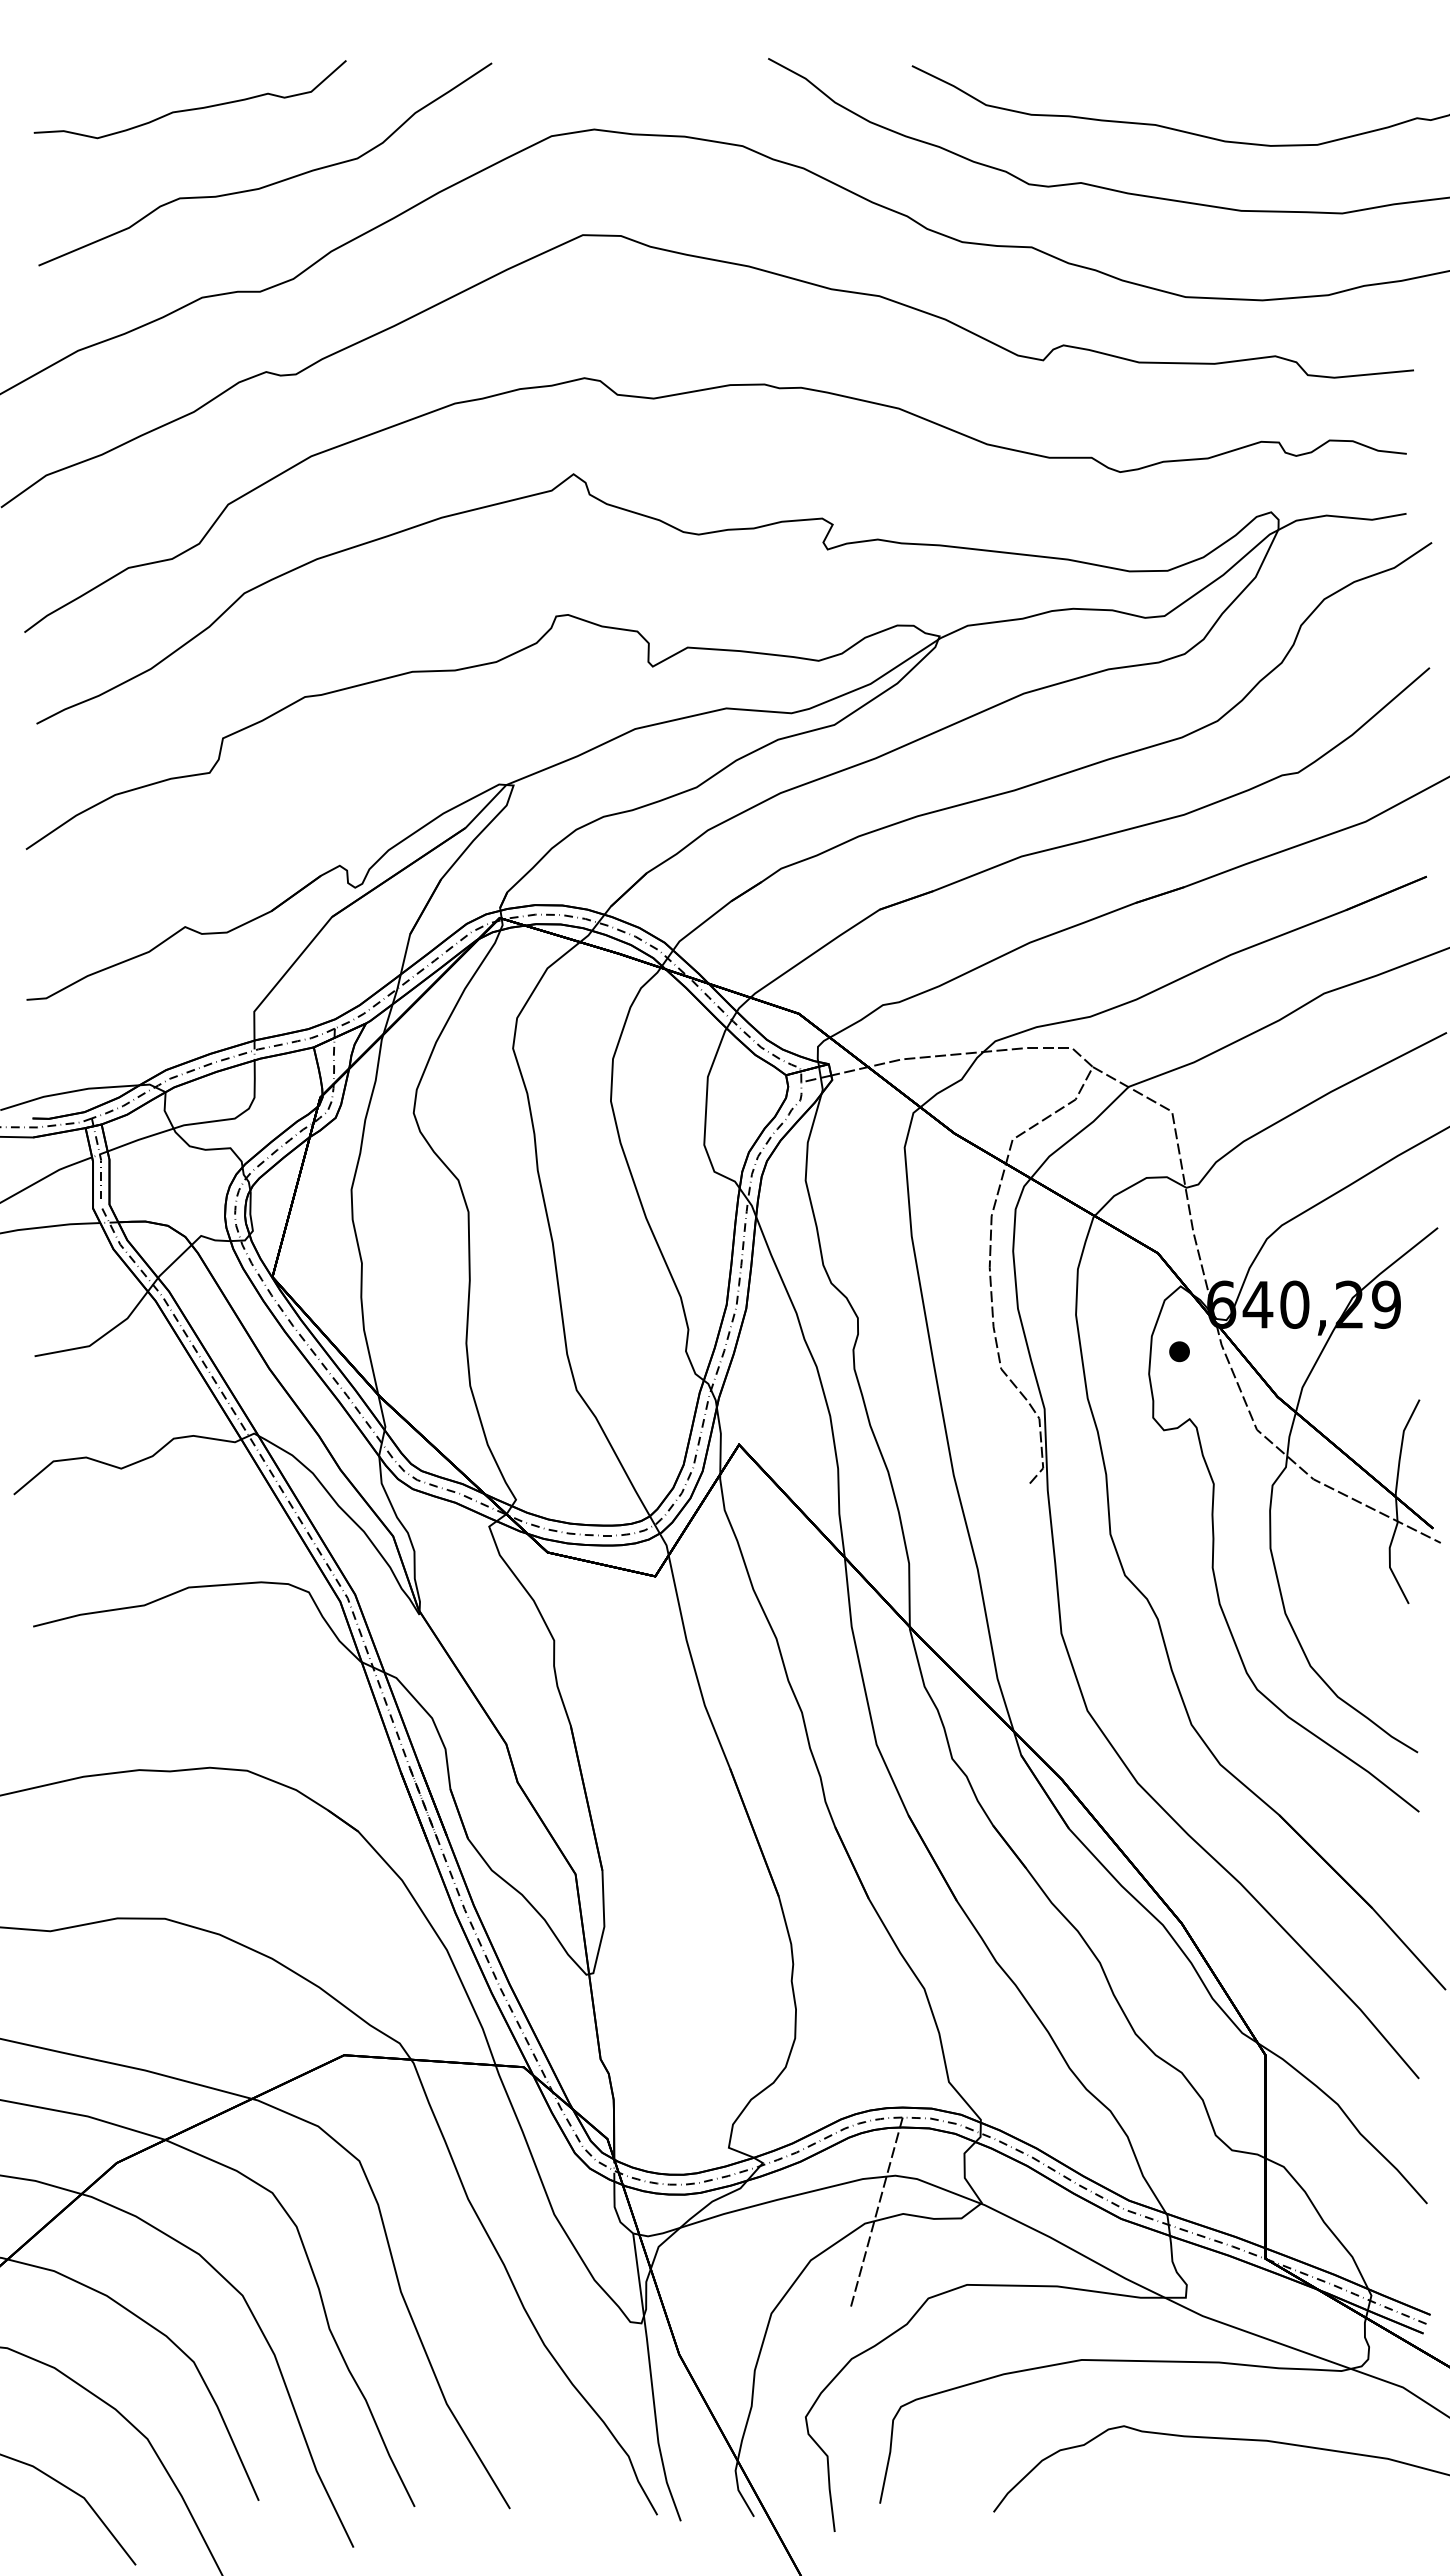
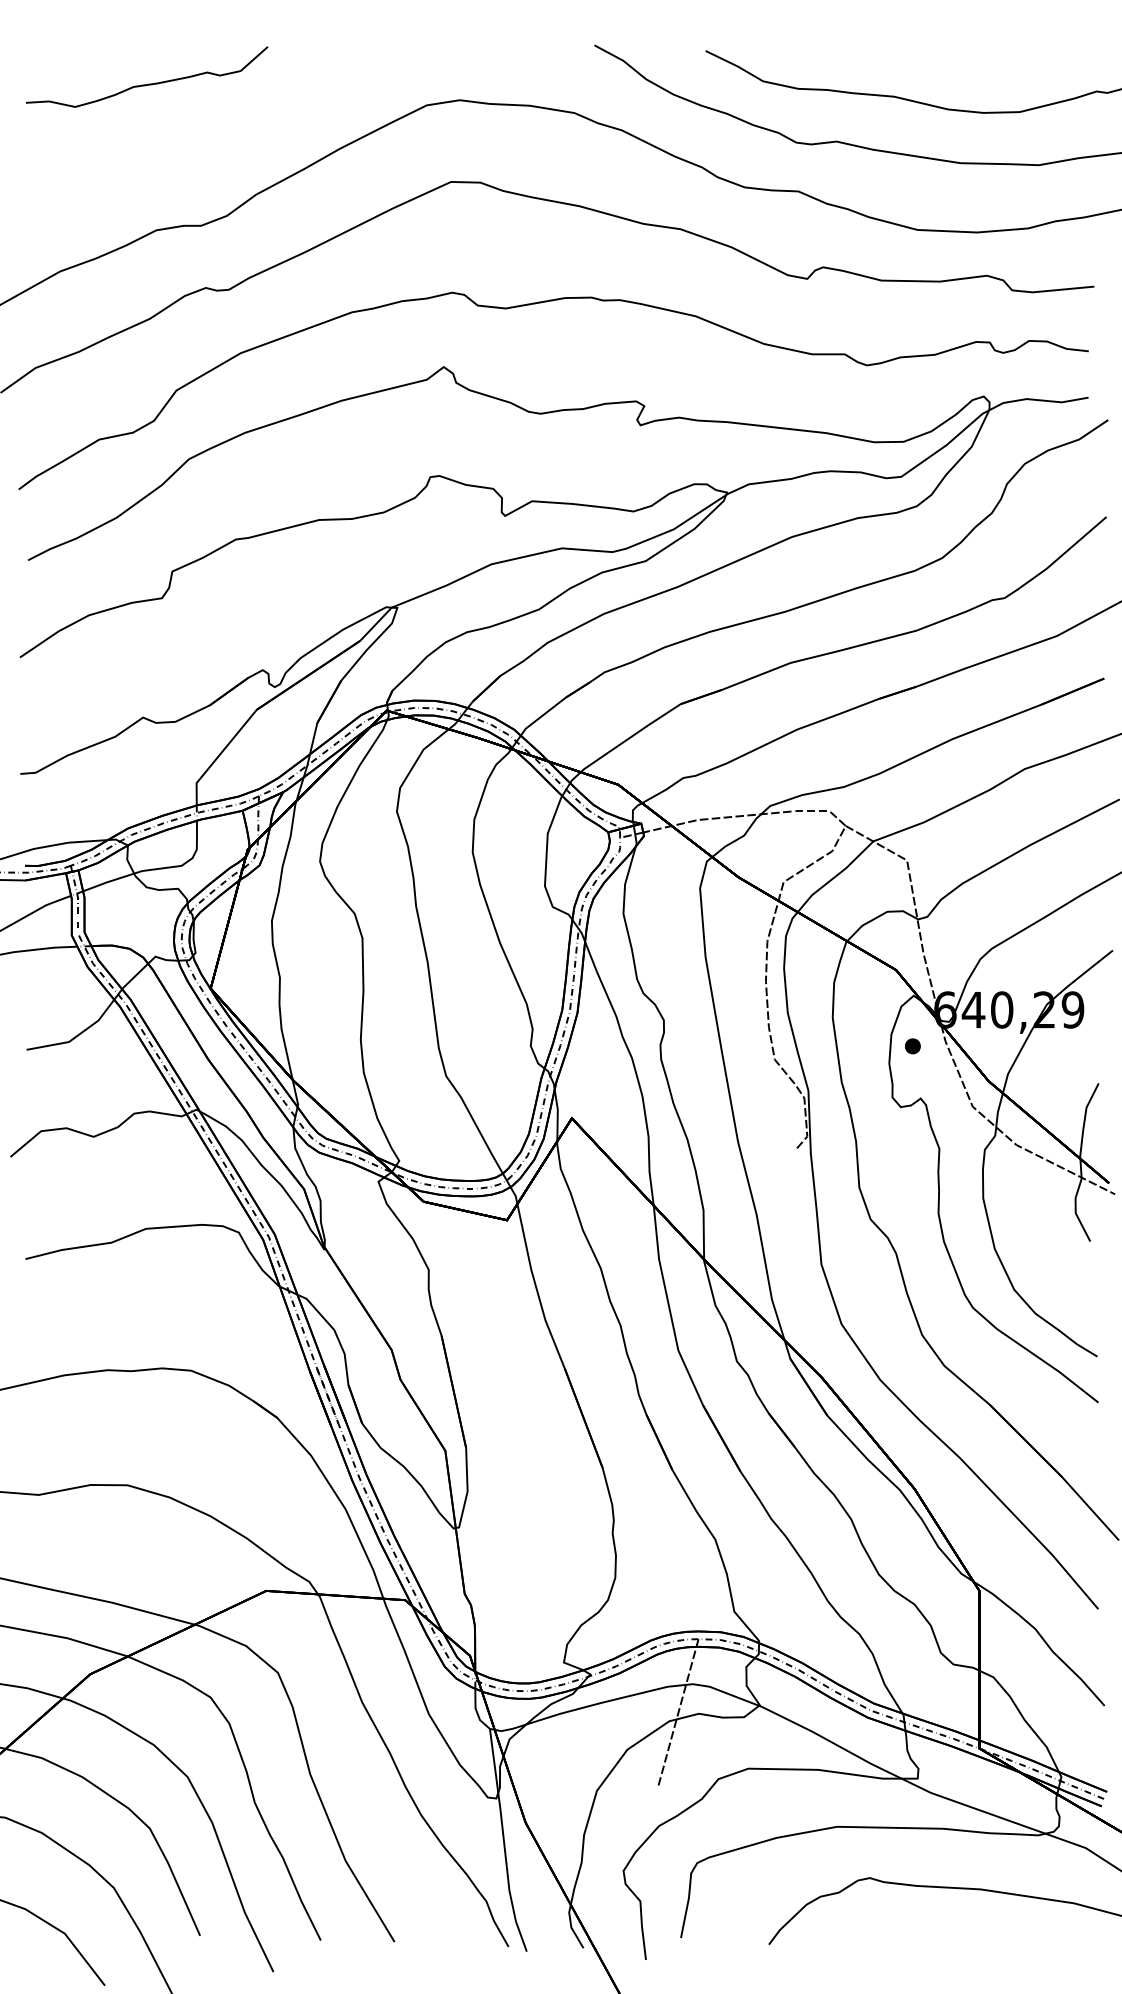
curve: (271, 183) -> (209, 142), removed

